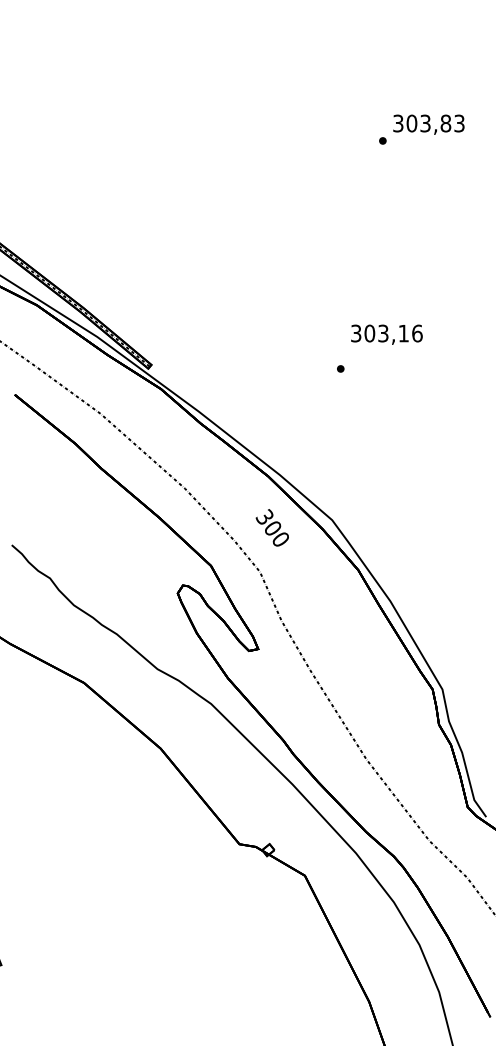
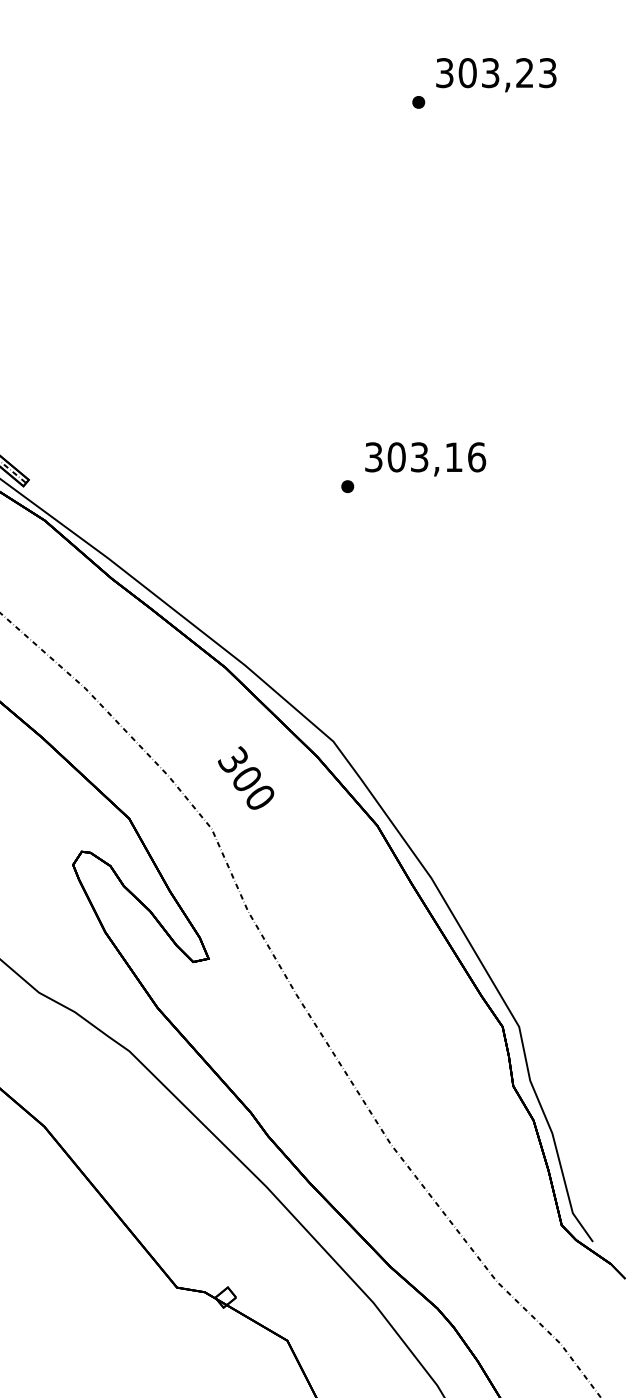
text: (445, 123) -> (524, 72), 303,83 -> 303,23
text: (386, 334) -> (424, 458), moved
text: (271, 527) -> (244, 777), moved

